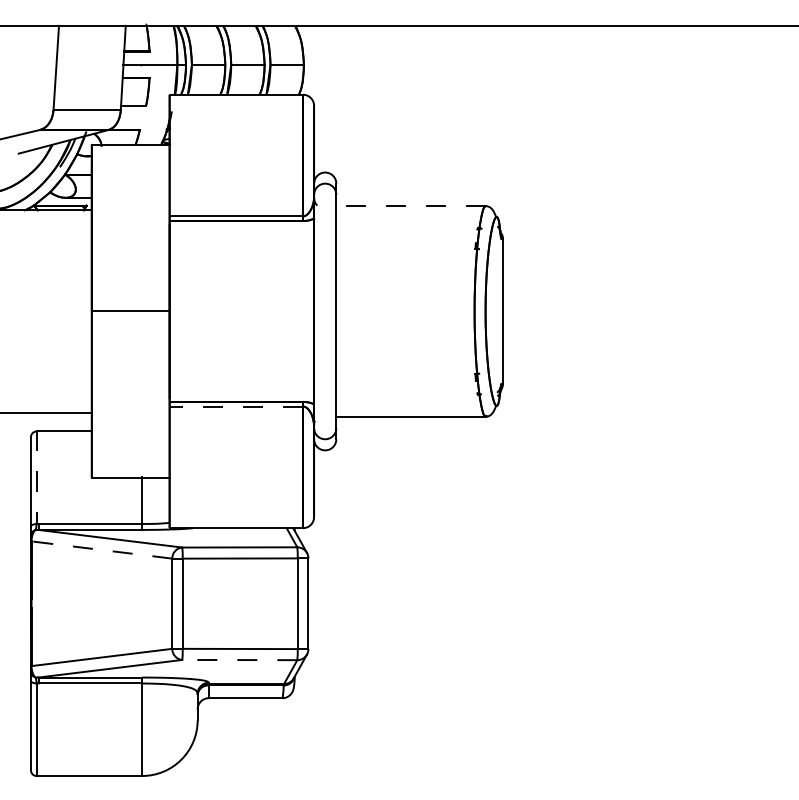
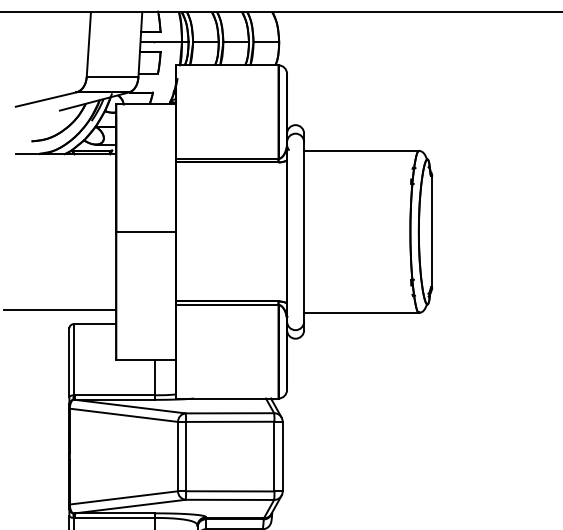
line: (410, 205) -> (361, 150), dashed -> solid
line: (236, 406) -> (227, 304), dashed -> solid
line: (36, 478) -> (73, 360), dashed -> solid
line: (101, 550) -> (123, 415), dashed -> solid
line: (239, 660) -> (229, 500), dashed -> solid

